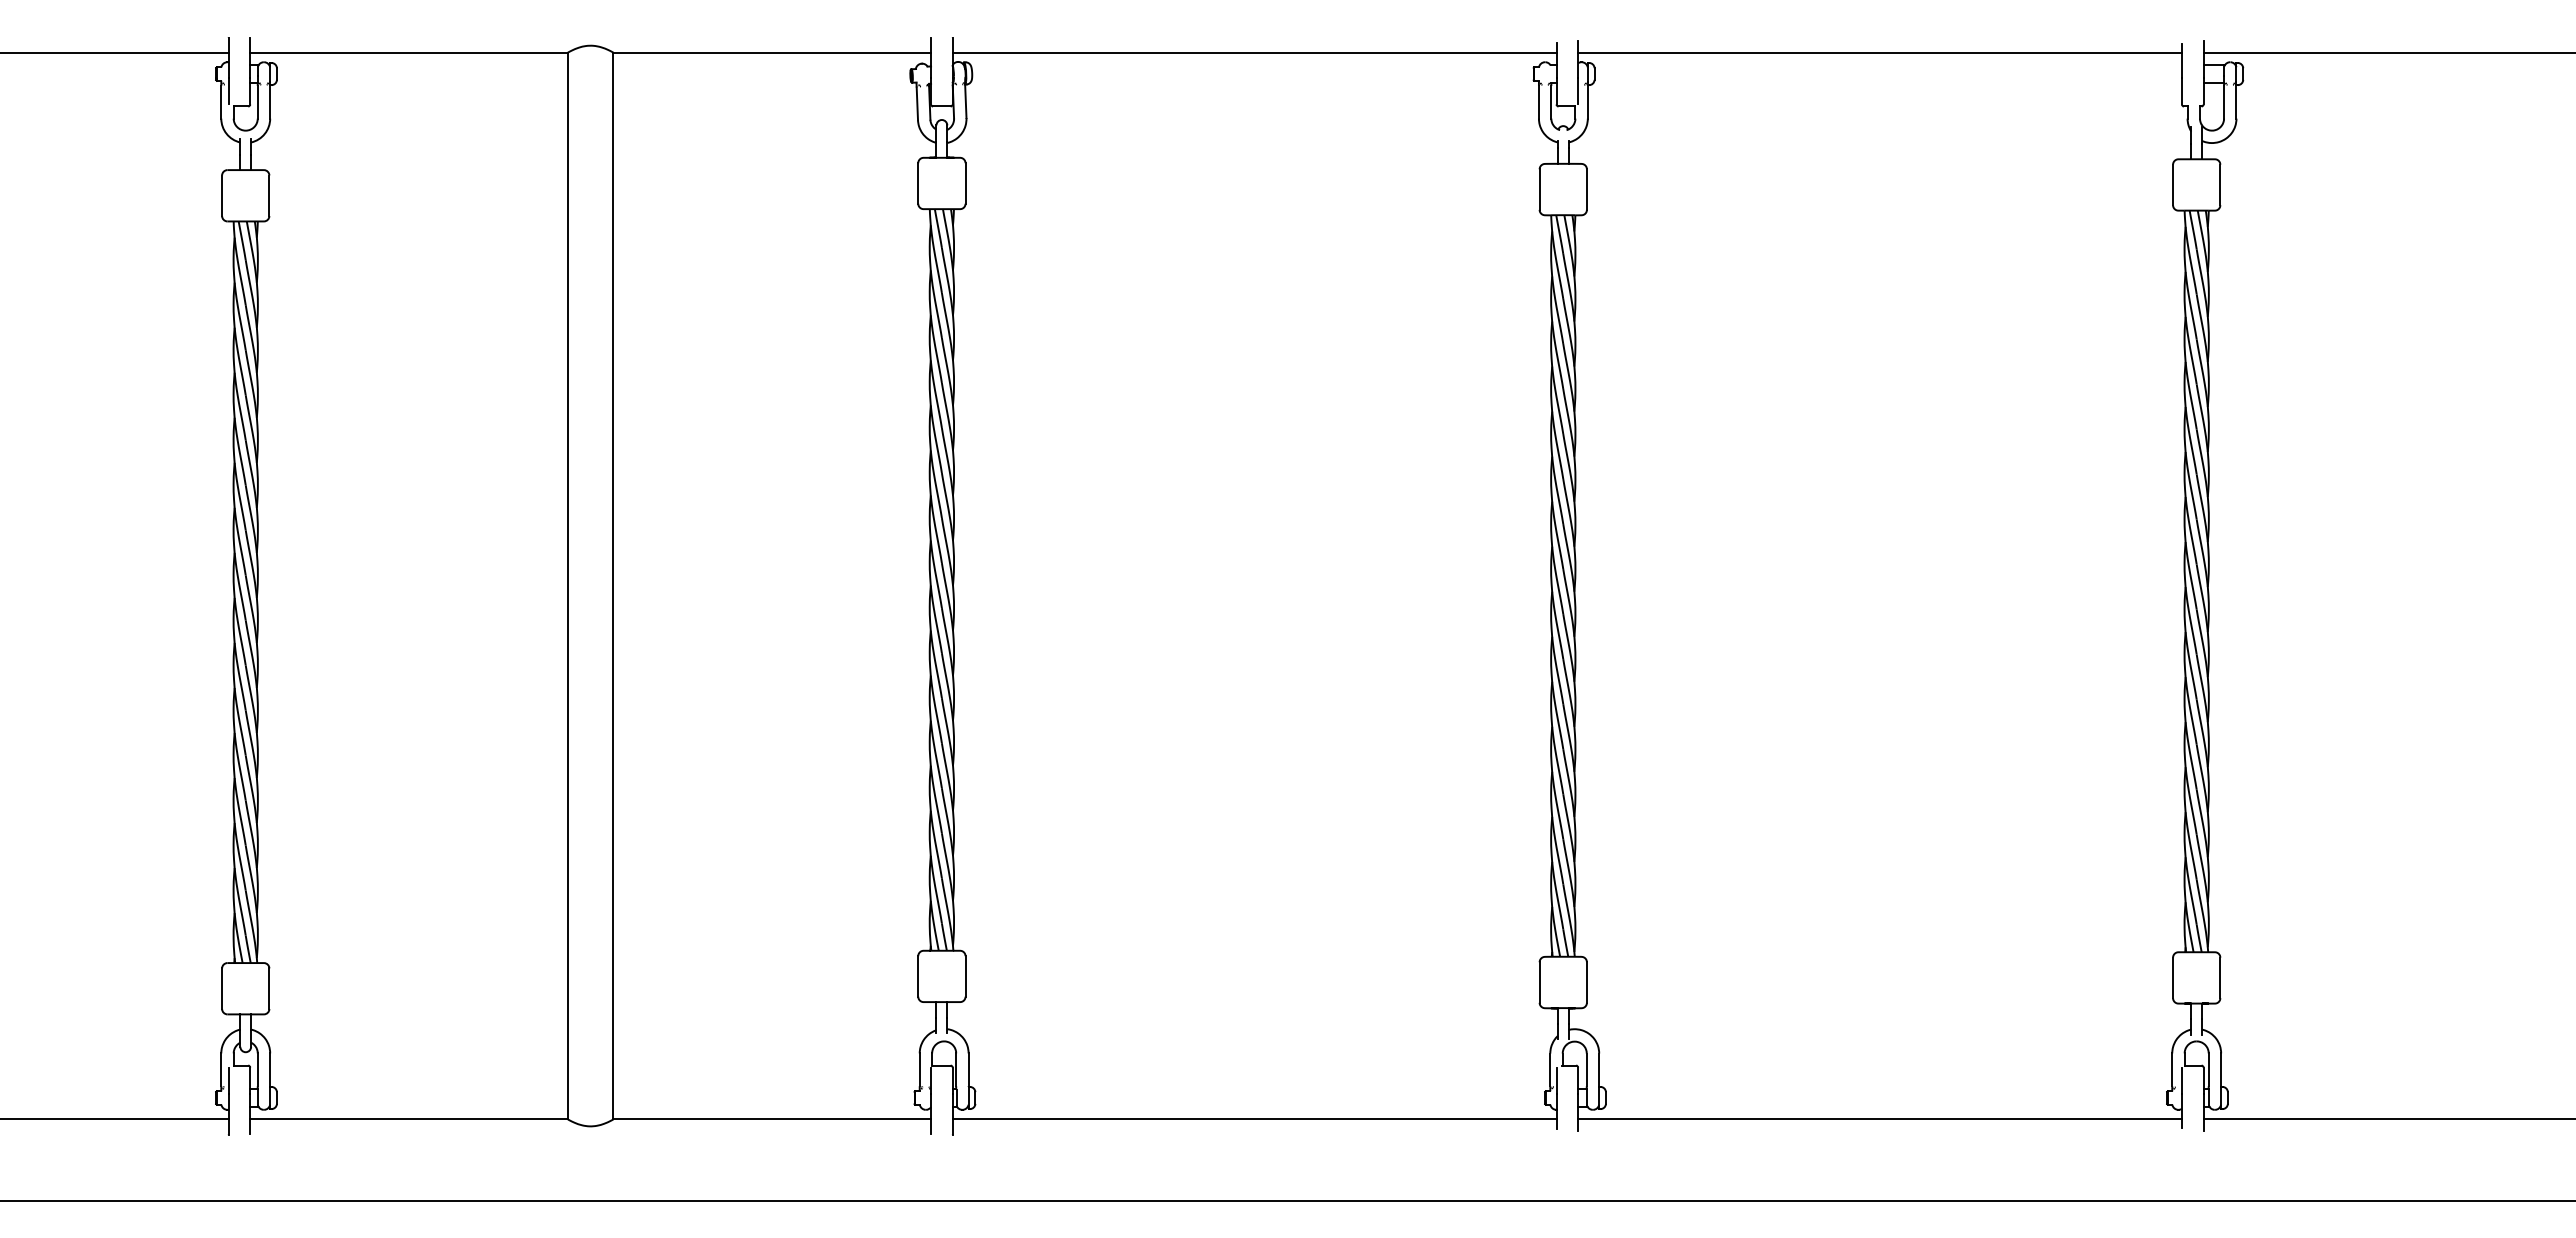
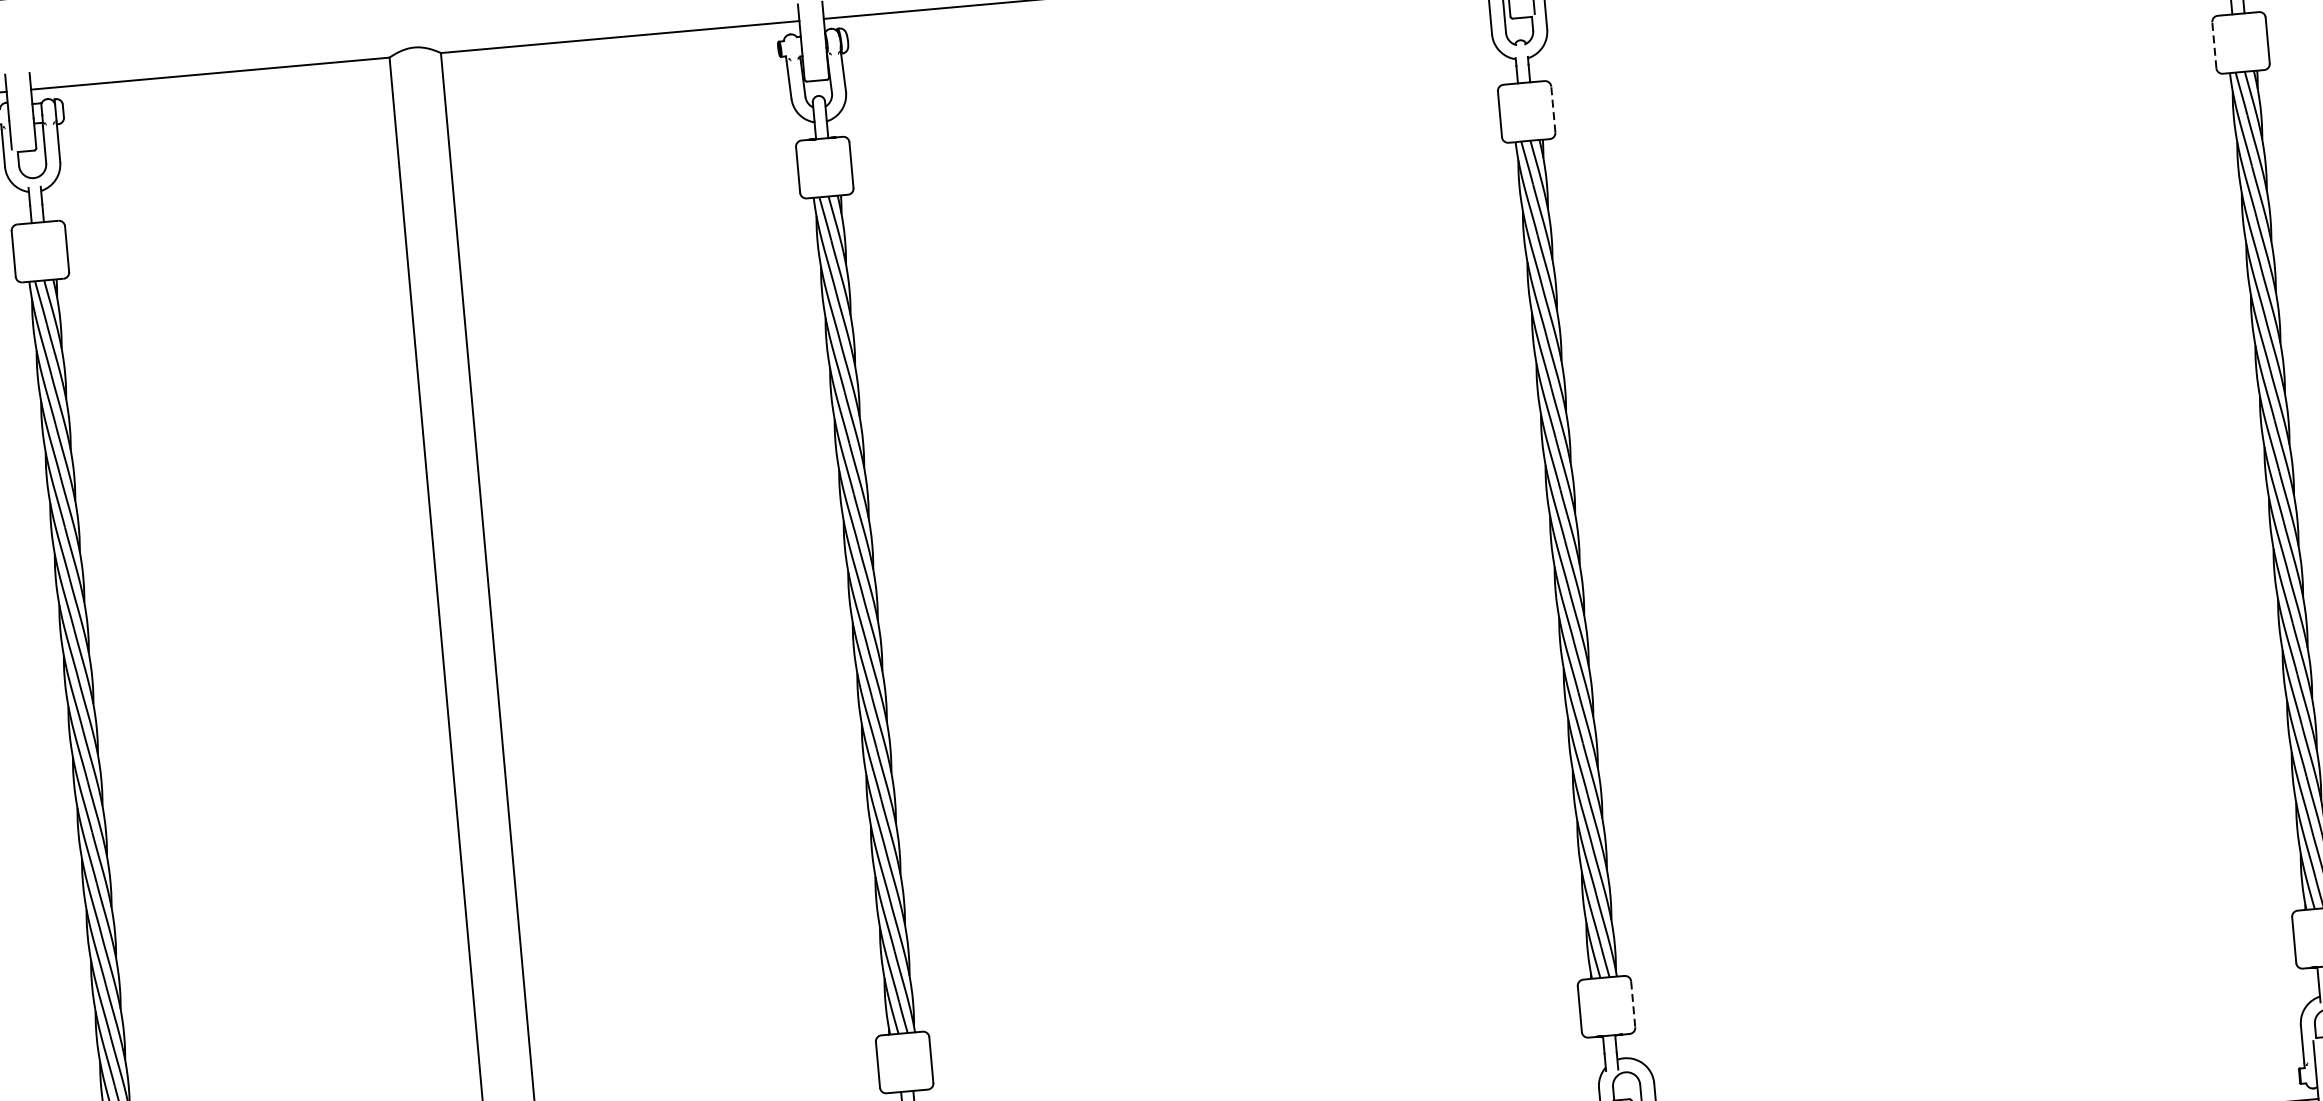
line: (2173, 184) -> (2214, 44), solid -> dashed
line: (1586, 189) -> (1552, 109), solid -> dashed
line: (1586, 983) -> (1632, 1005), solid -> dashed

